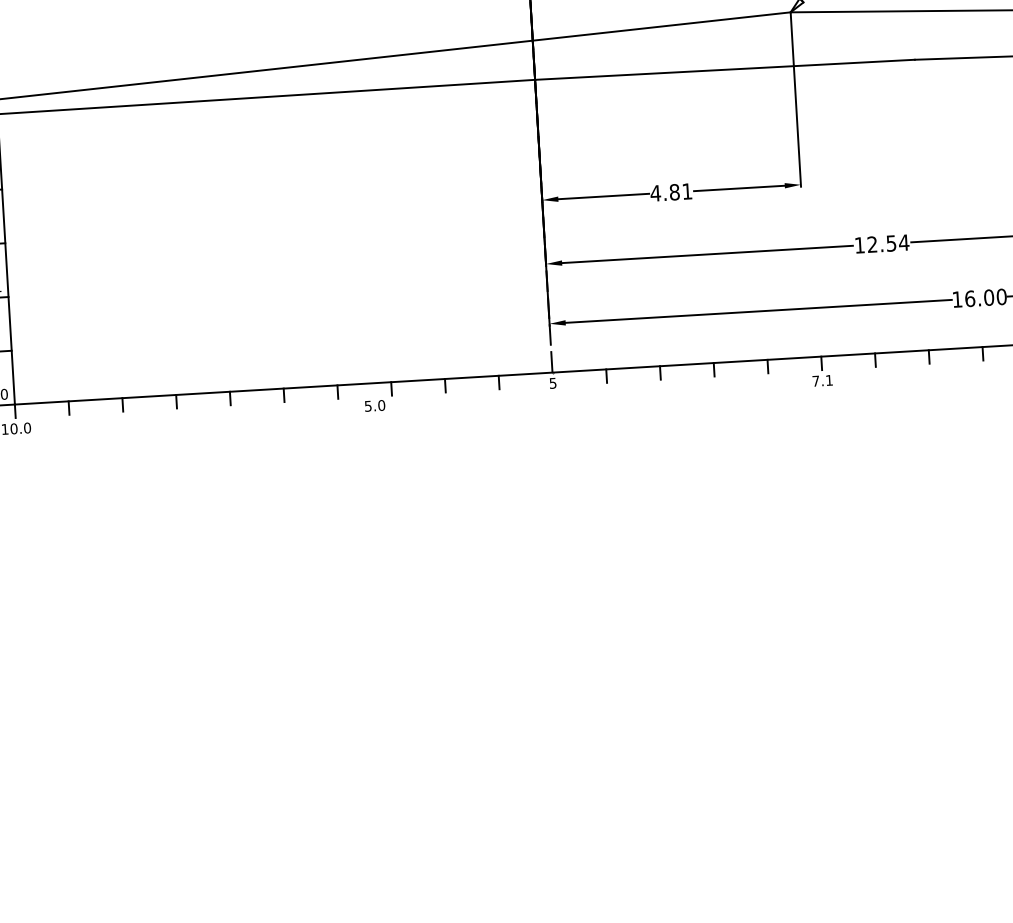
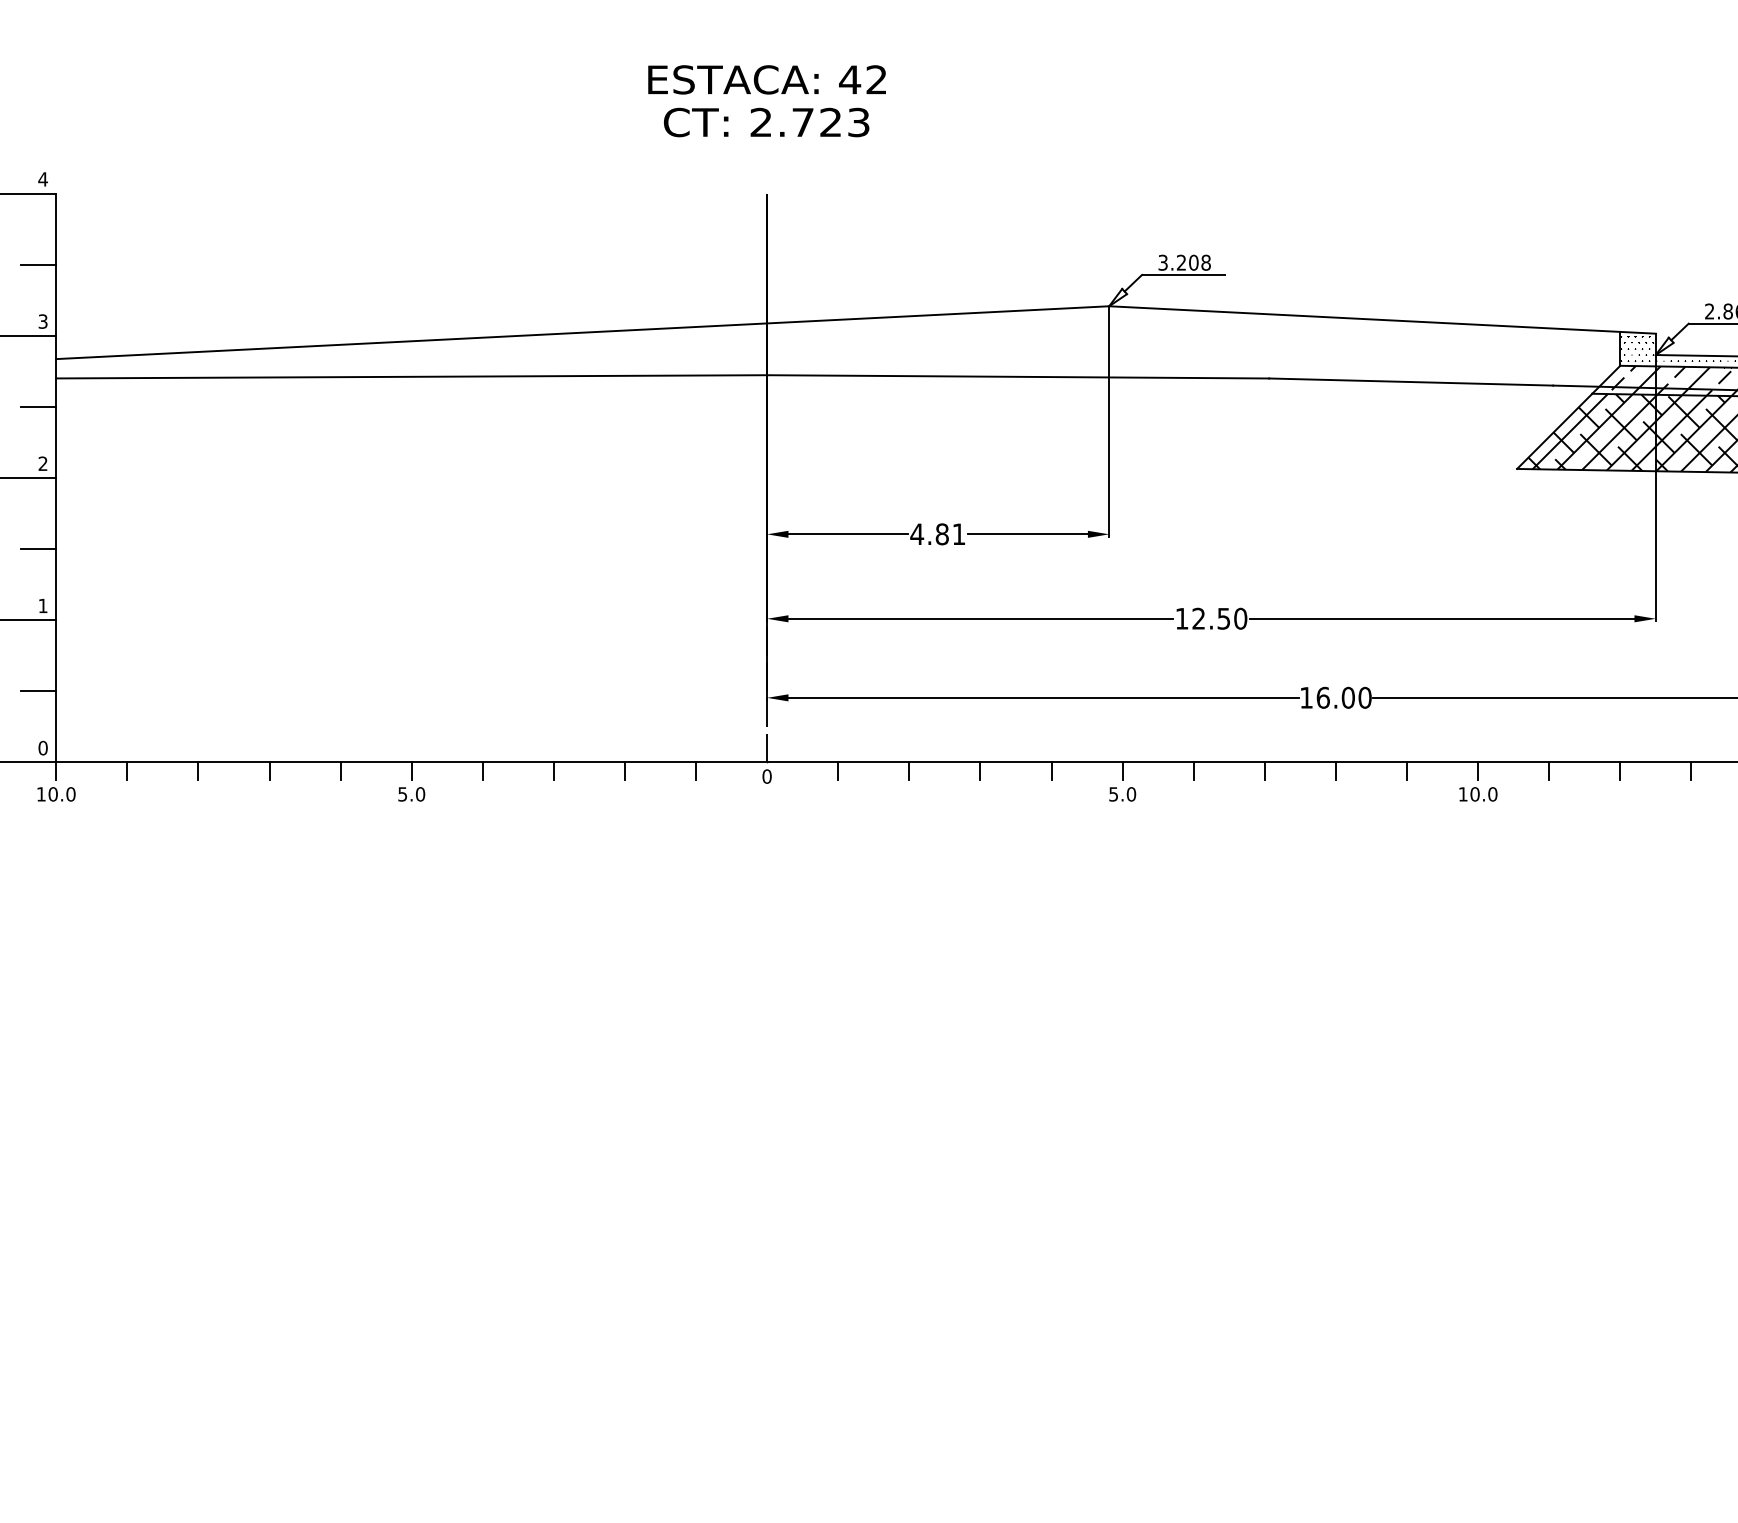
text: (903, 242) -> (1240, 618), 12.54 -> 12.50
text: (822, 380) -> (1122, 794), 7.1 -> 5.0
text: (552, 383) -> (766, 776), 5 -> 0
text: (374, 406) -> (411, 794), moved

